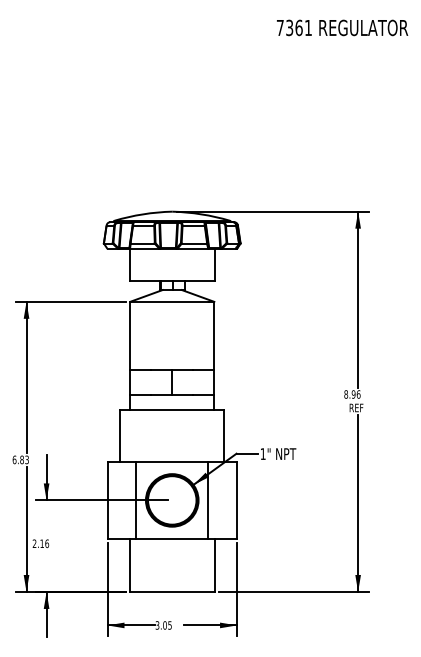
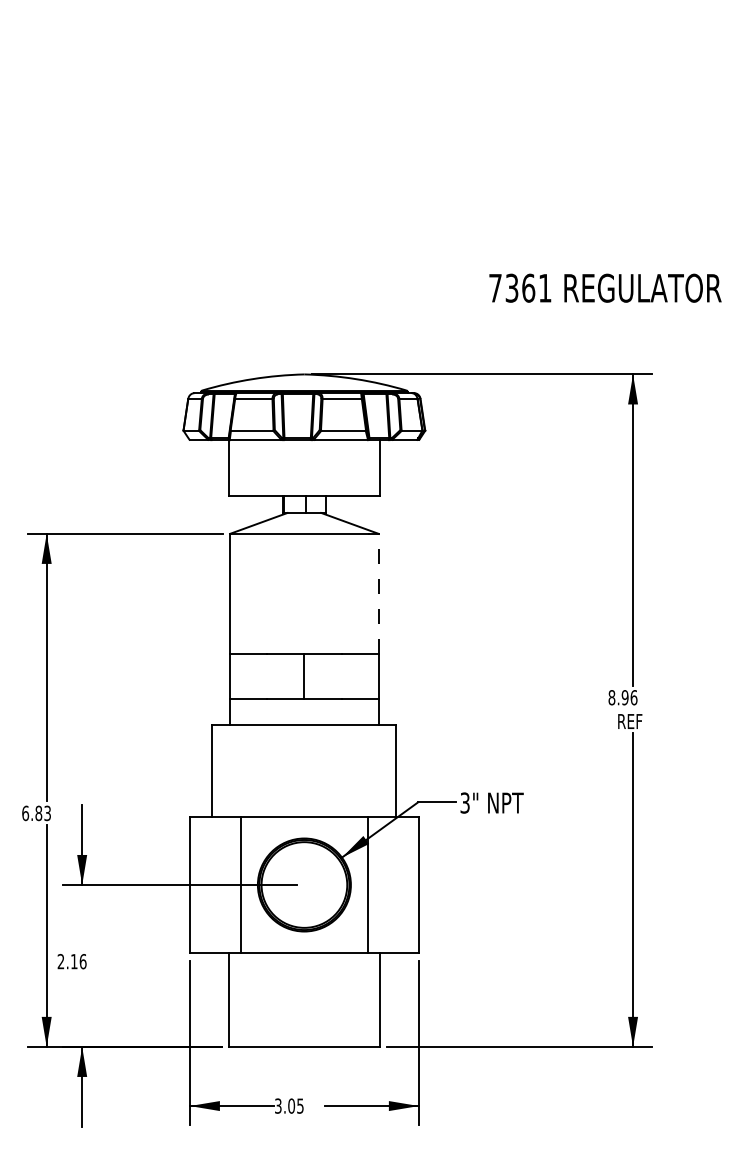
text: (342, 27) -> (605, 287), moved
line: (214, 335) -> (379, 593), solid -> dashed
text: (262, 454) -> (463, 803), 1" -> 3"

